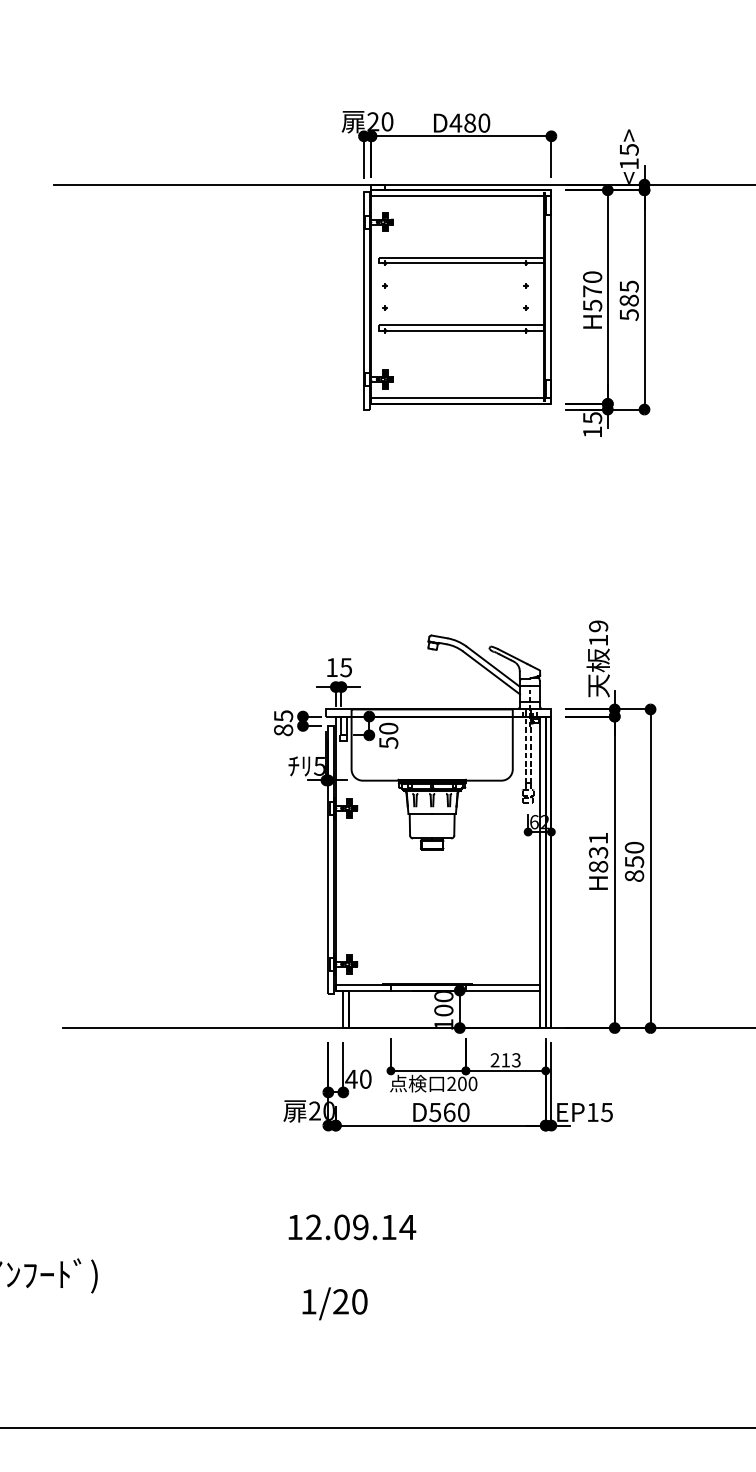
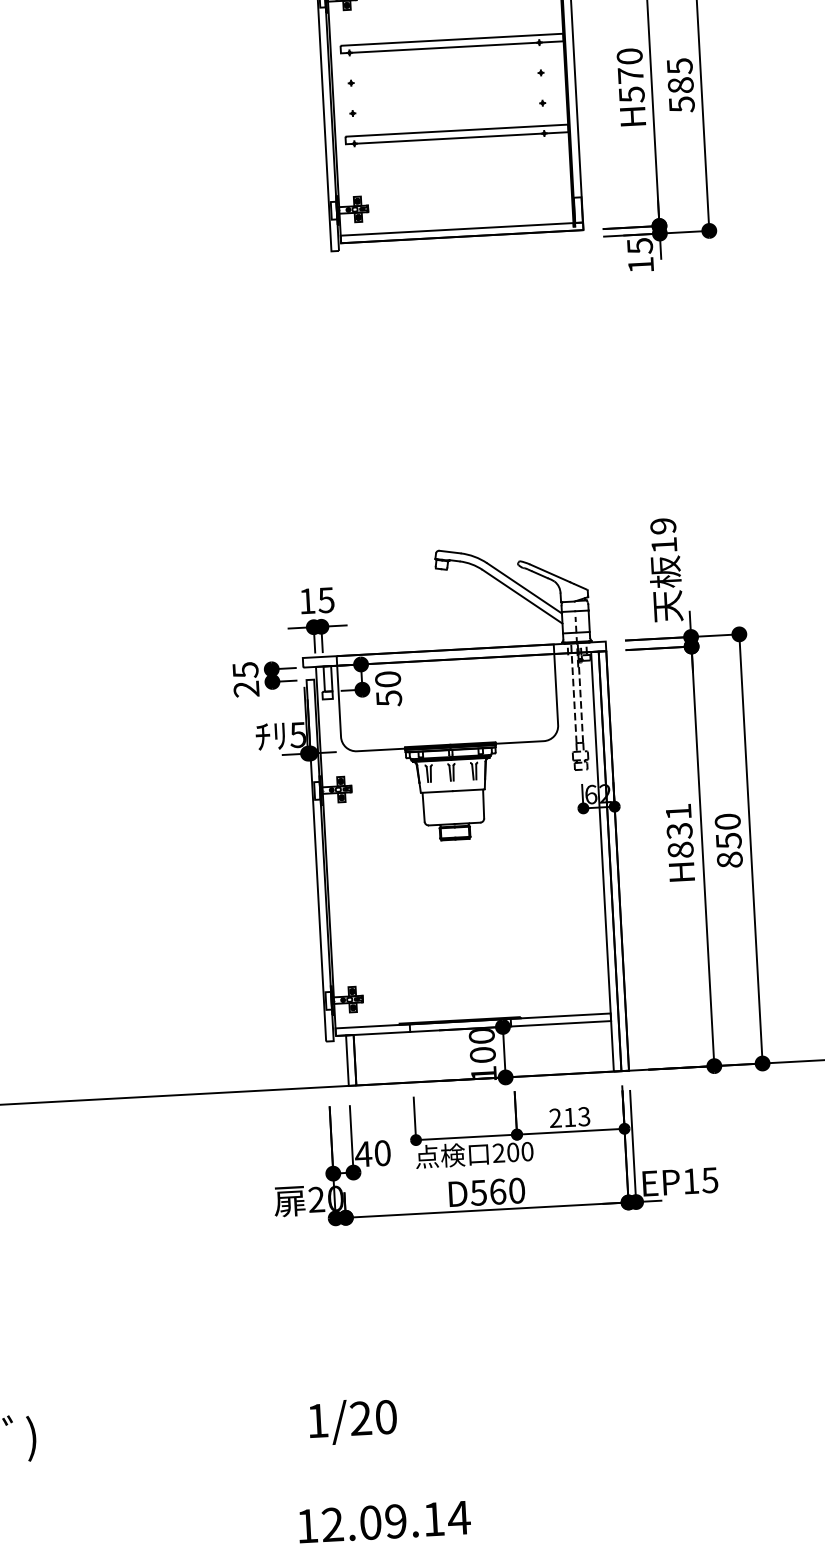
text: (283, 730) -> (246, 689), 85 -> 25
text: (352, 1227) -> (384, 1522), moved
text: (334, 1303) -> (352, 1421), moved

